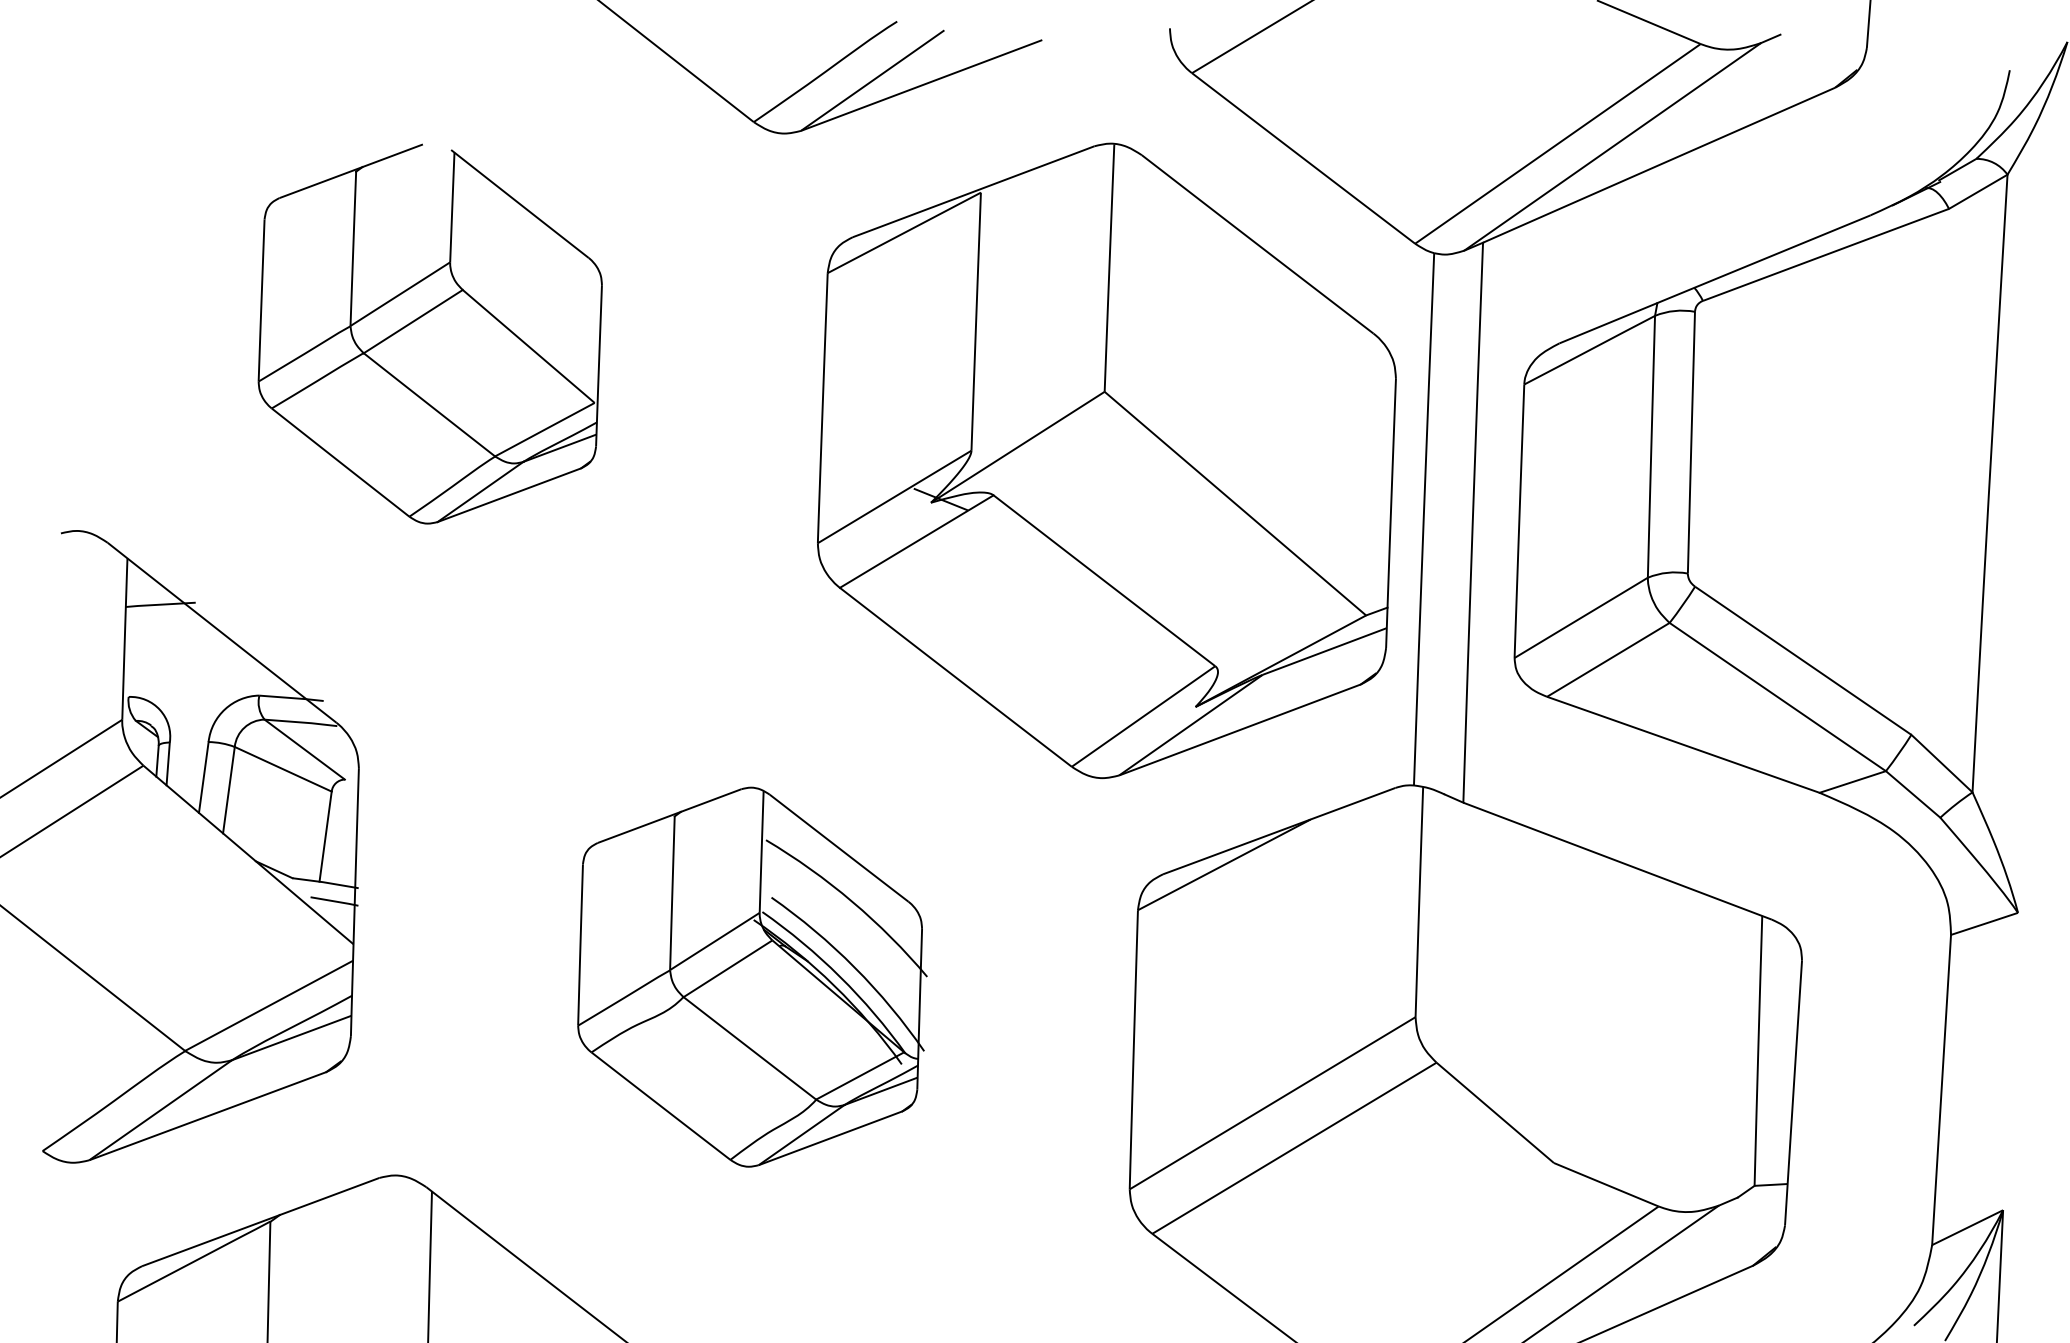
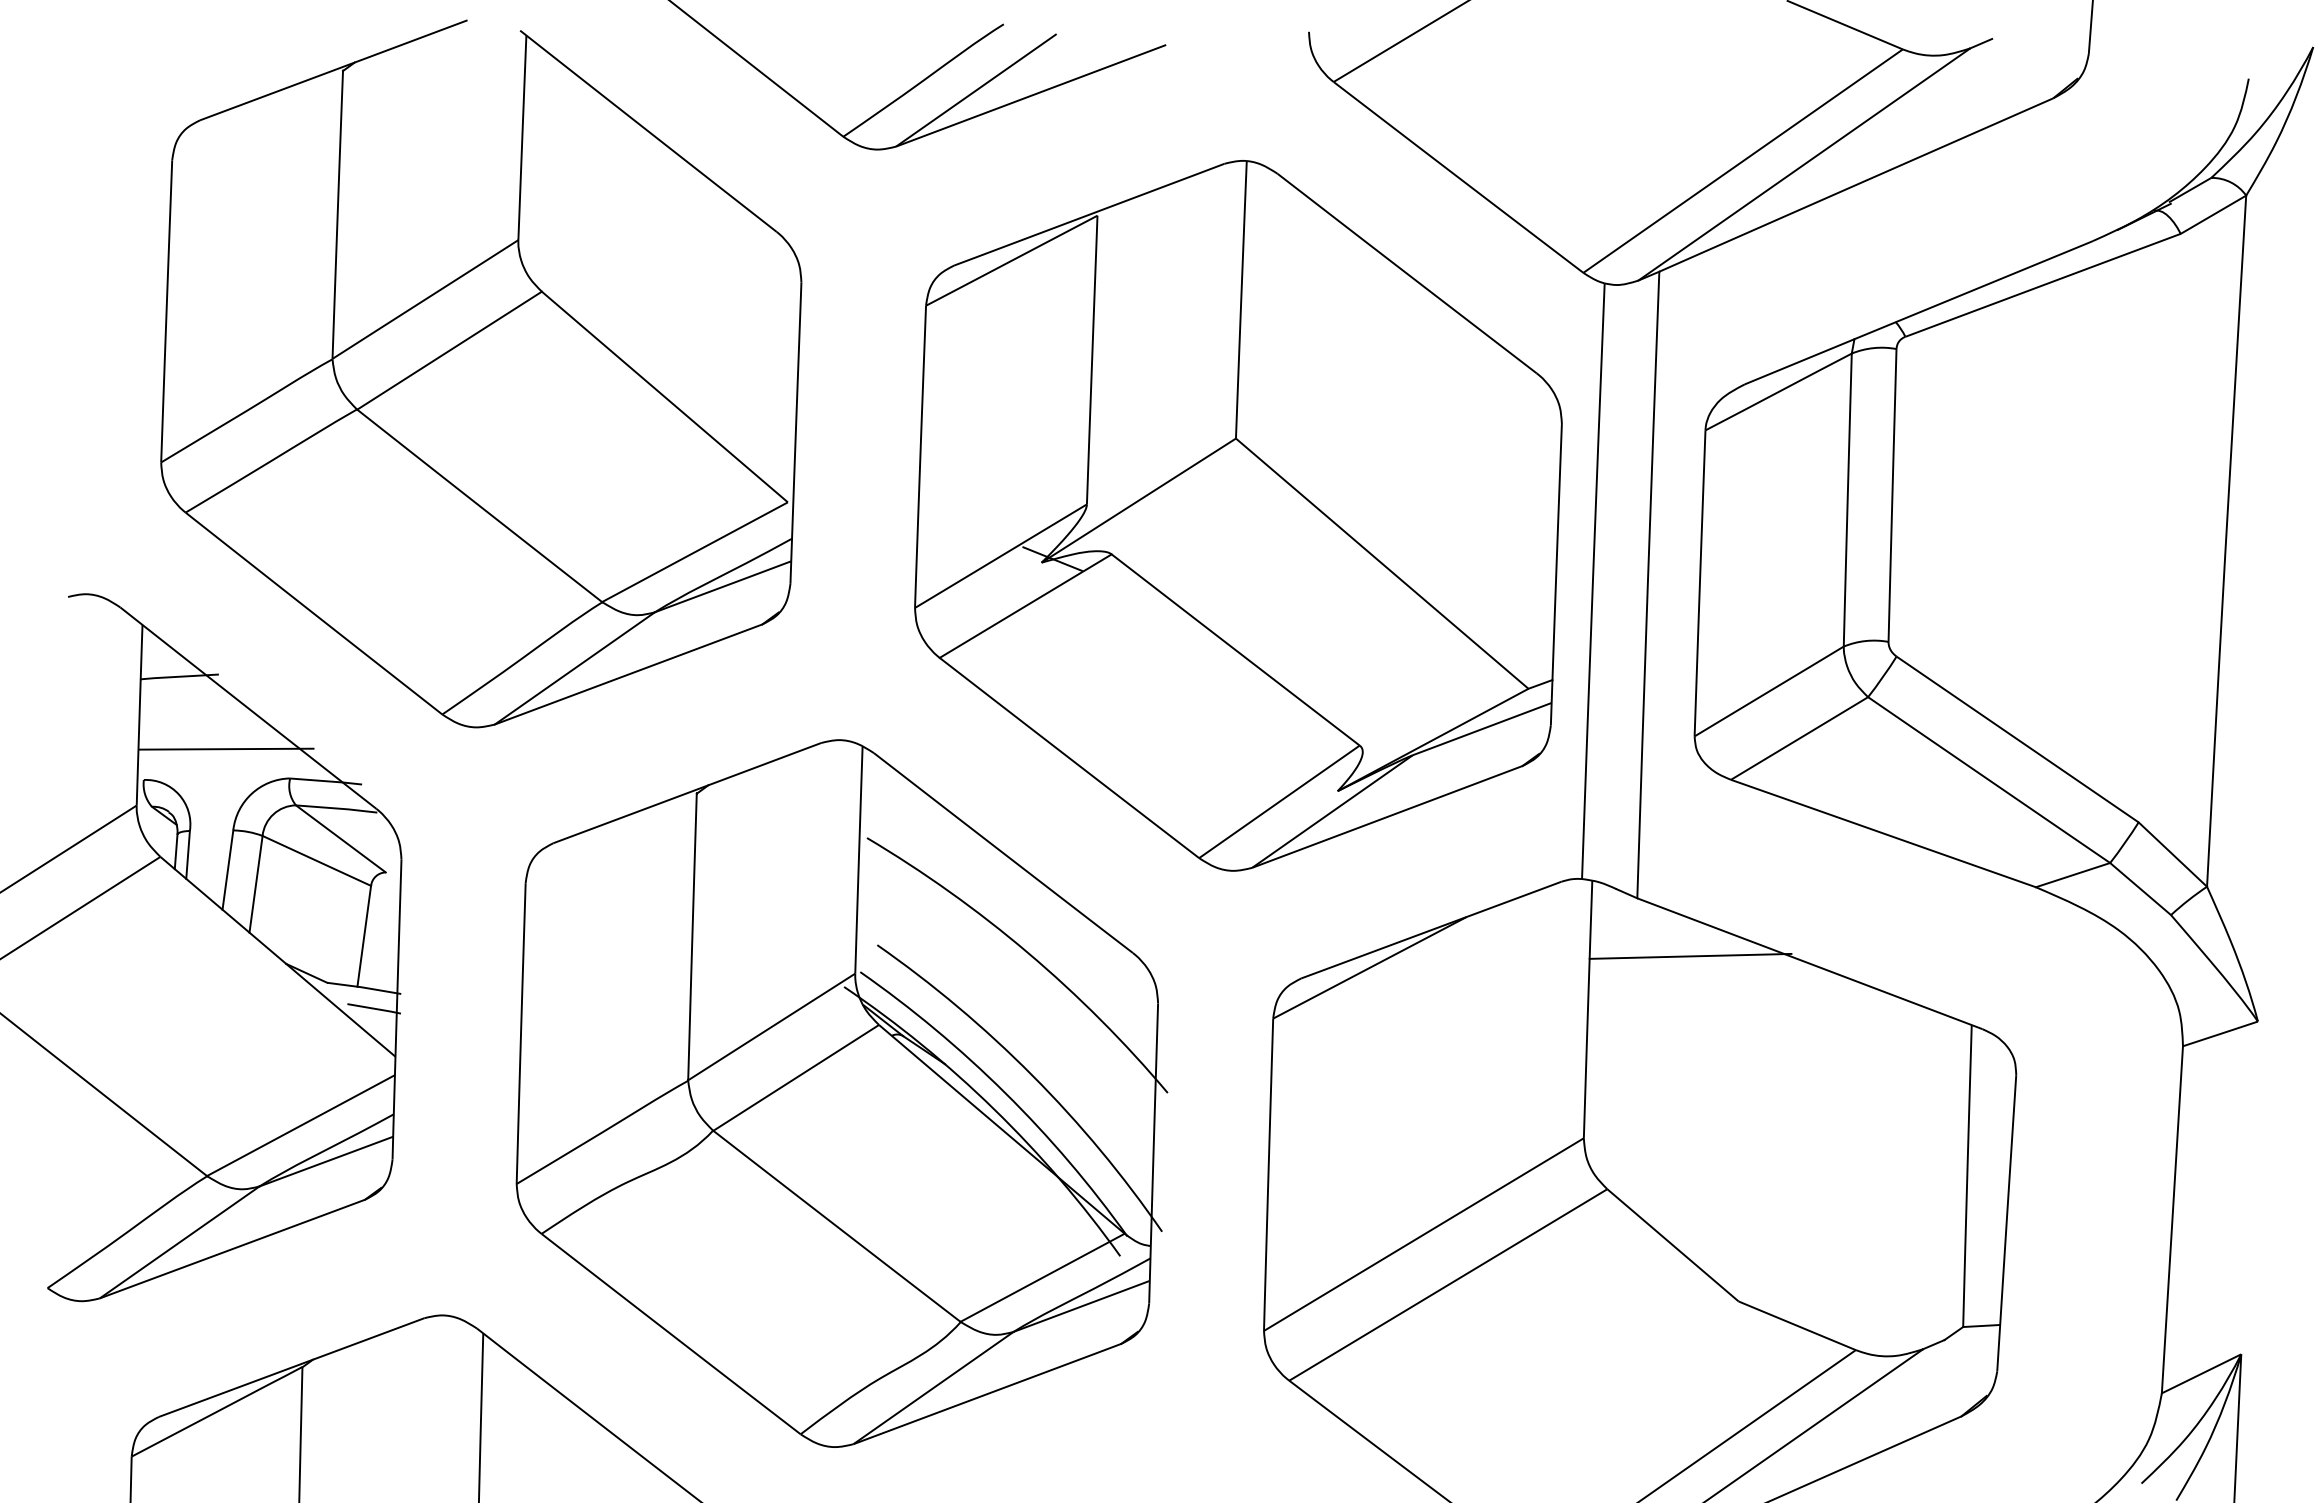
part: (430, 333) -> (481, 373), size x1.67
line: (202, 668) -> (226, 748), added
line: (1510, 853) -> (1690, 955), added
part: (752, 977) -> (841, 1093), size x1.67

